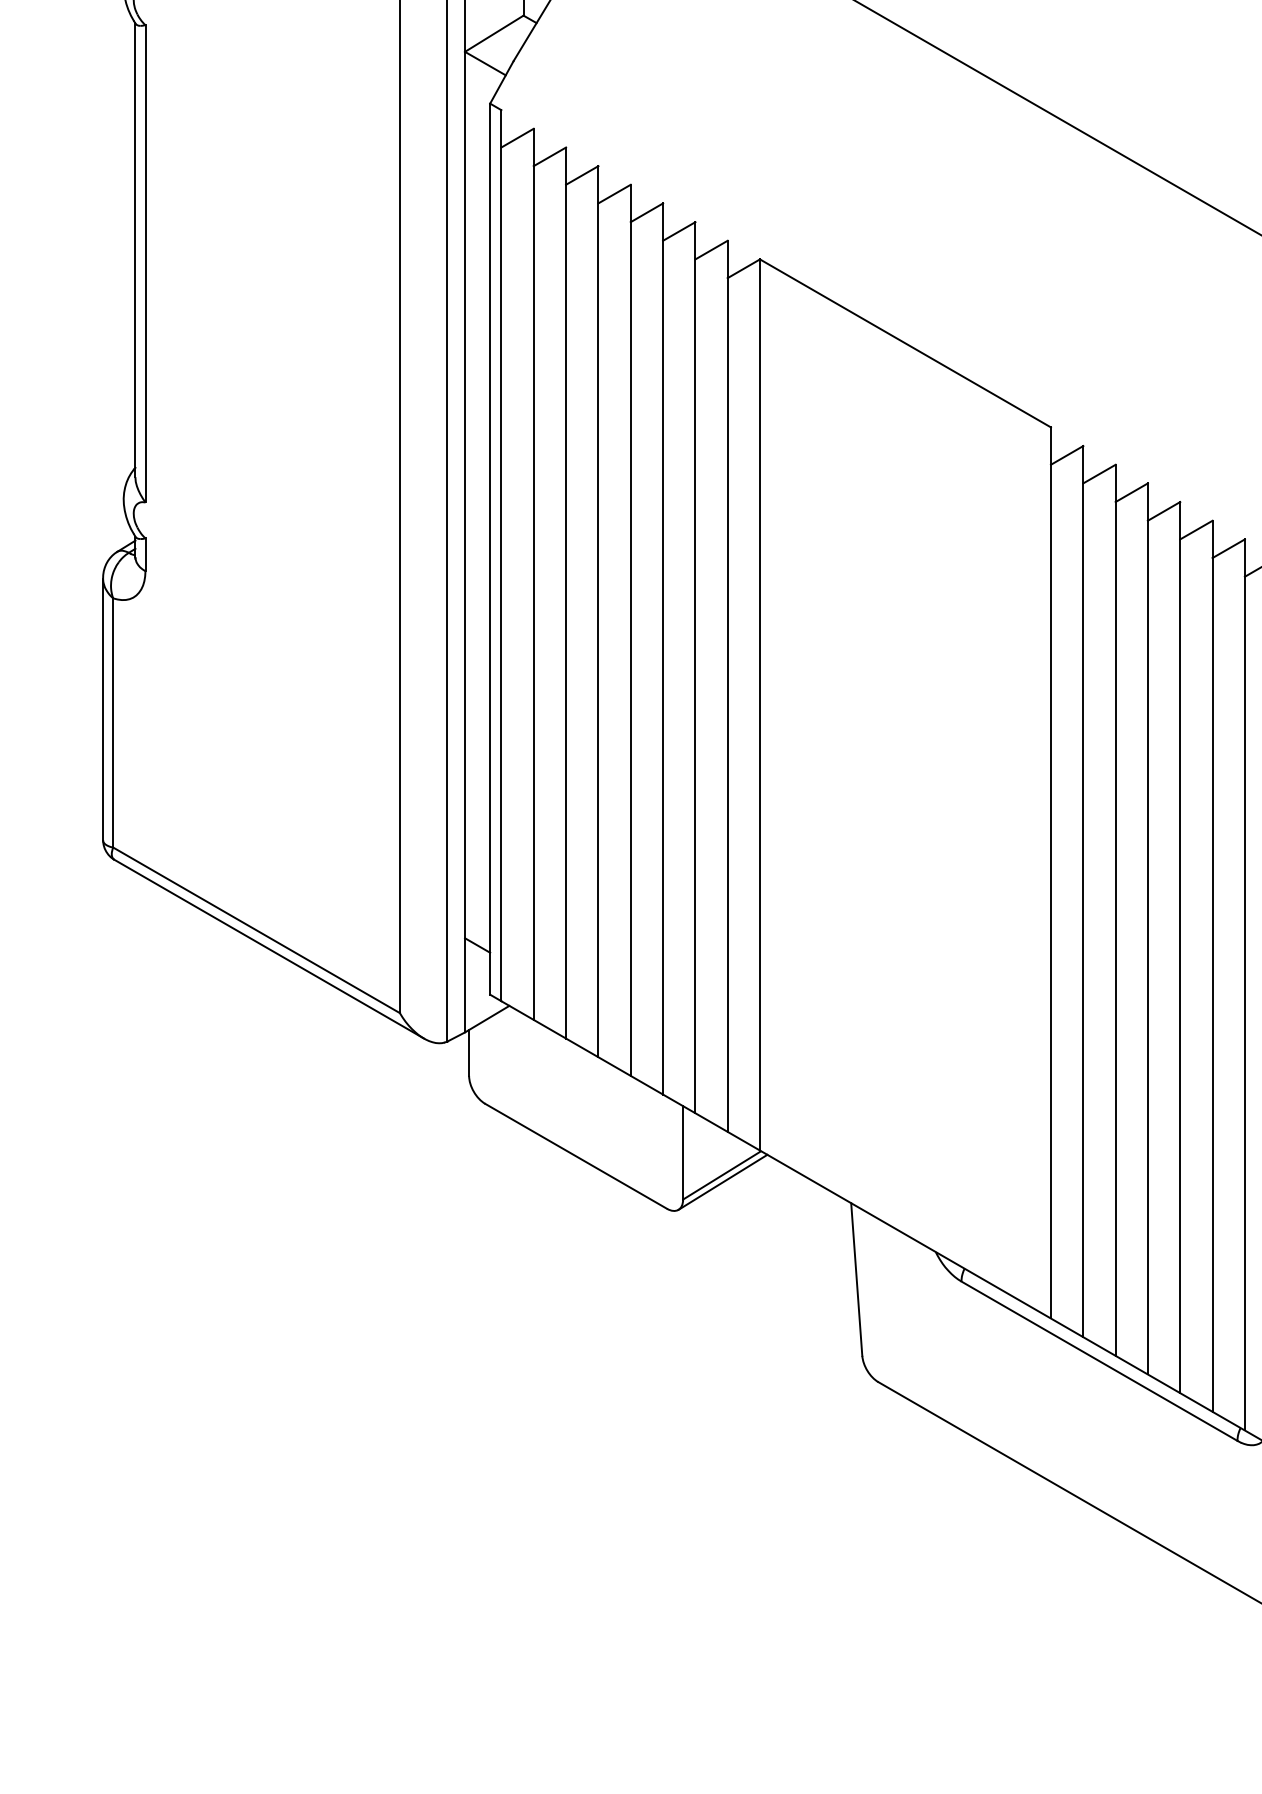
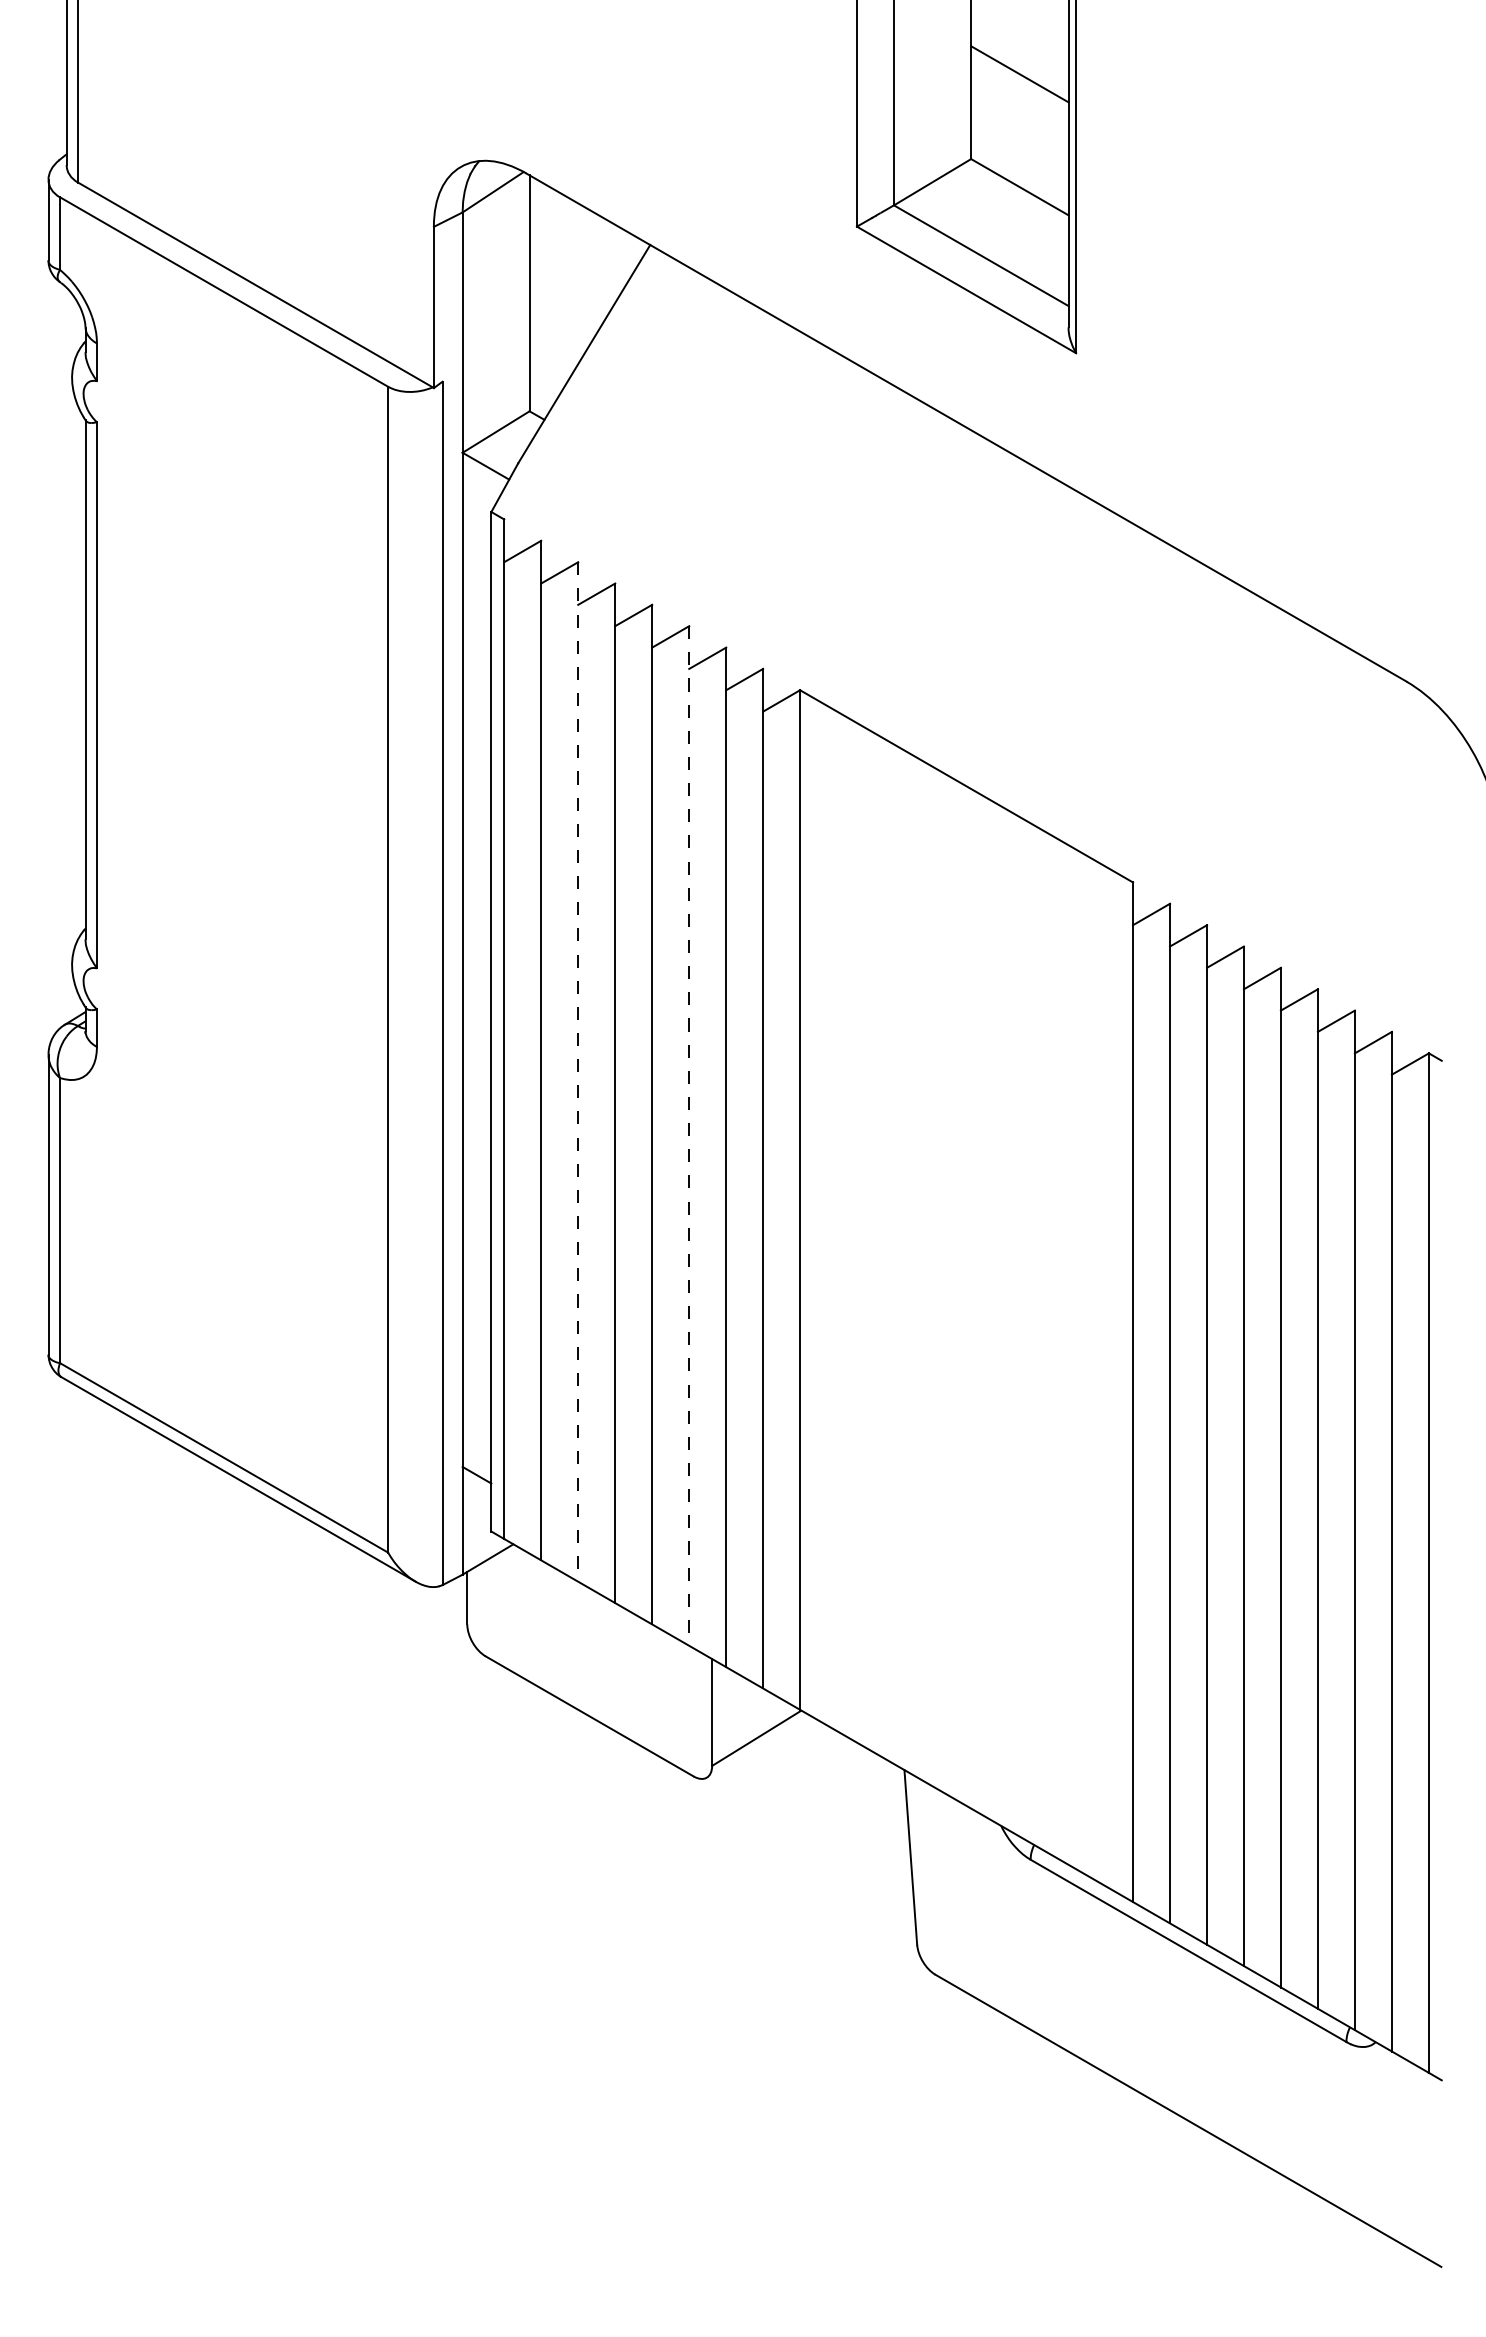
line: (566, 592) -> (578, 1071), solid -> dashed
line: (663, 649) -> (689, 1136), solid -> dashed
line: (722, 1181) -> (757, 1745), removed

